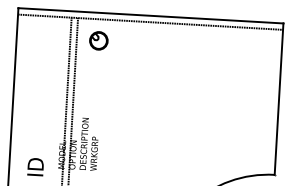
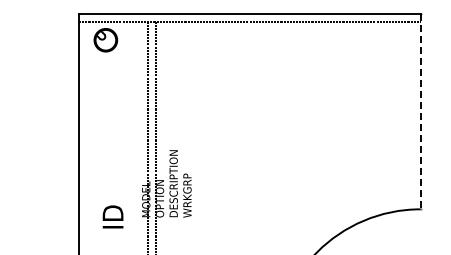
part: (98, 41) -> (105, 40), moved
line: (278, 98) -> (420, 111), solid -> dashed

